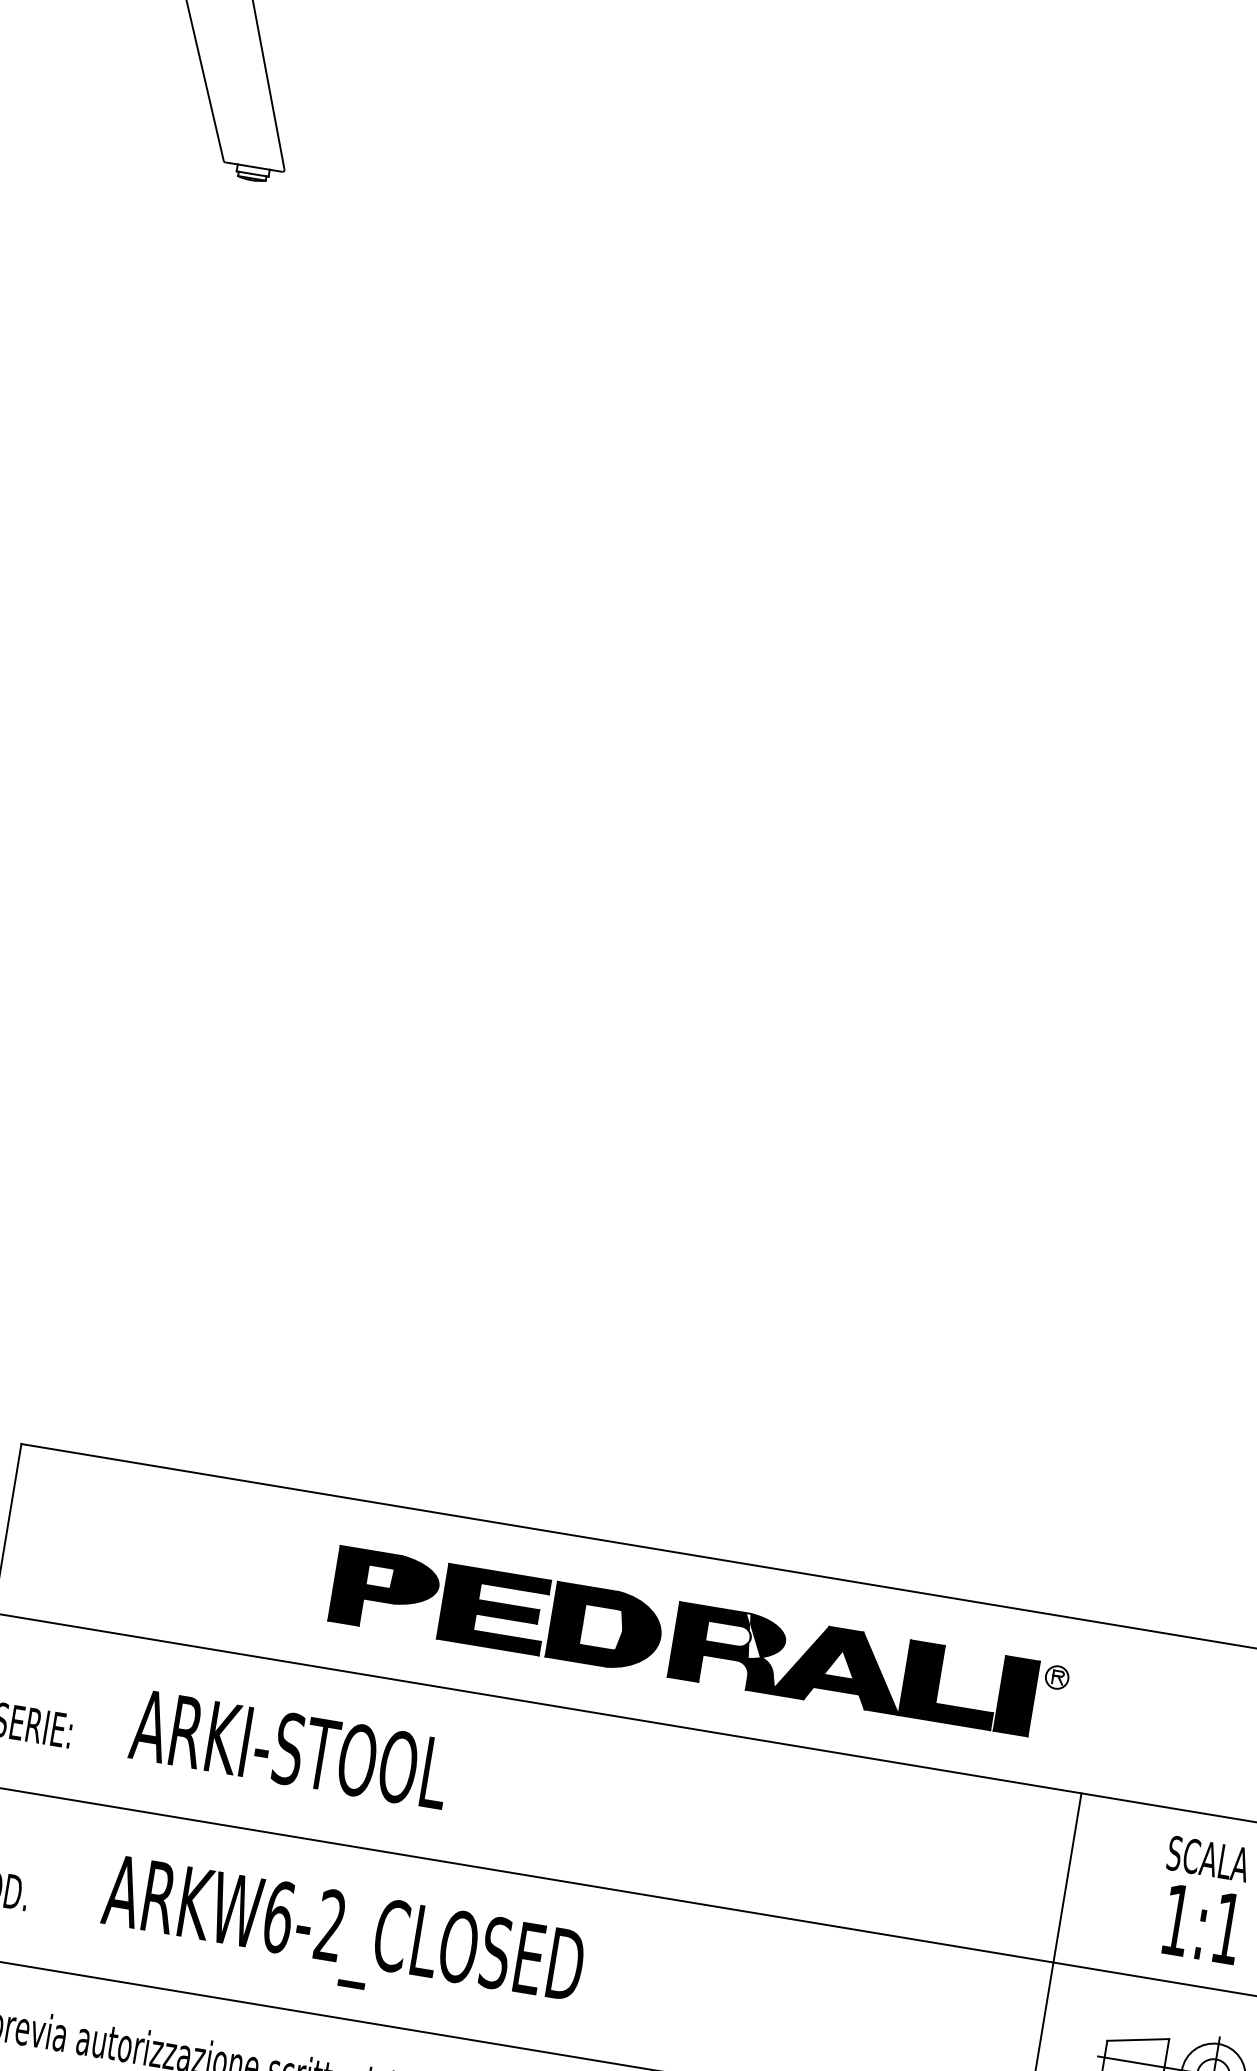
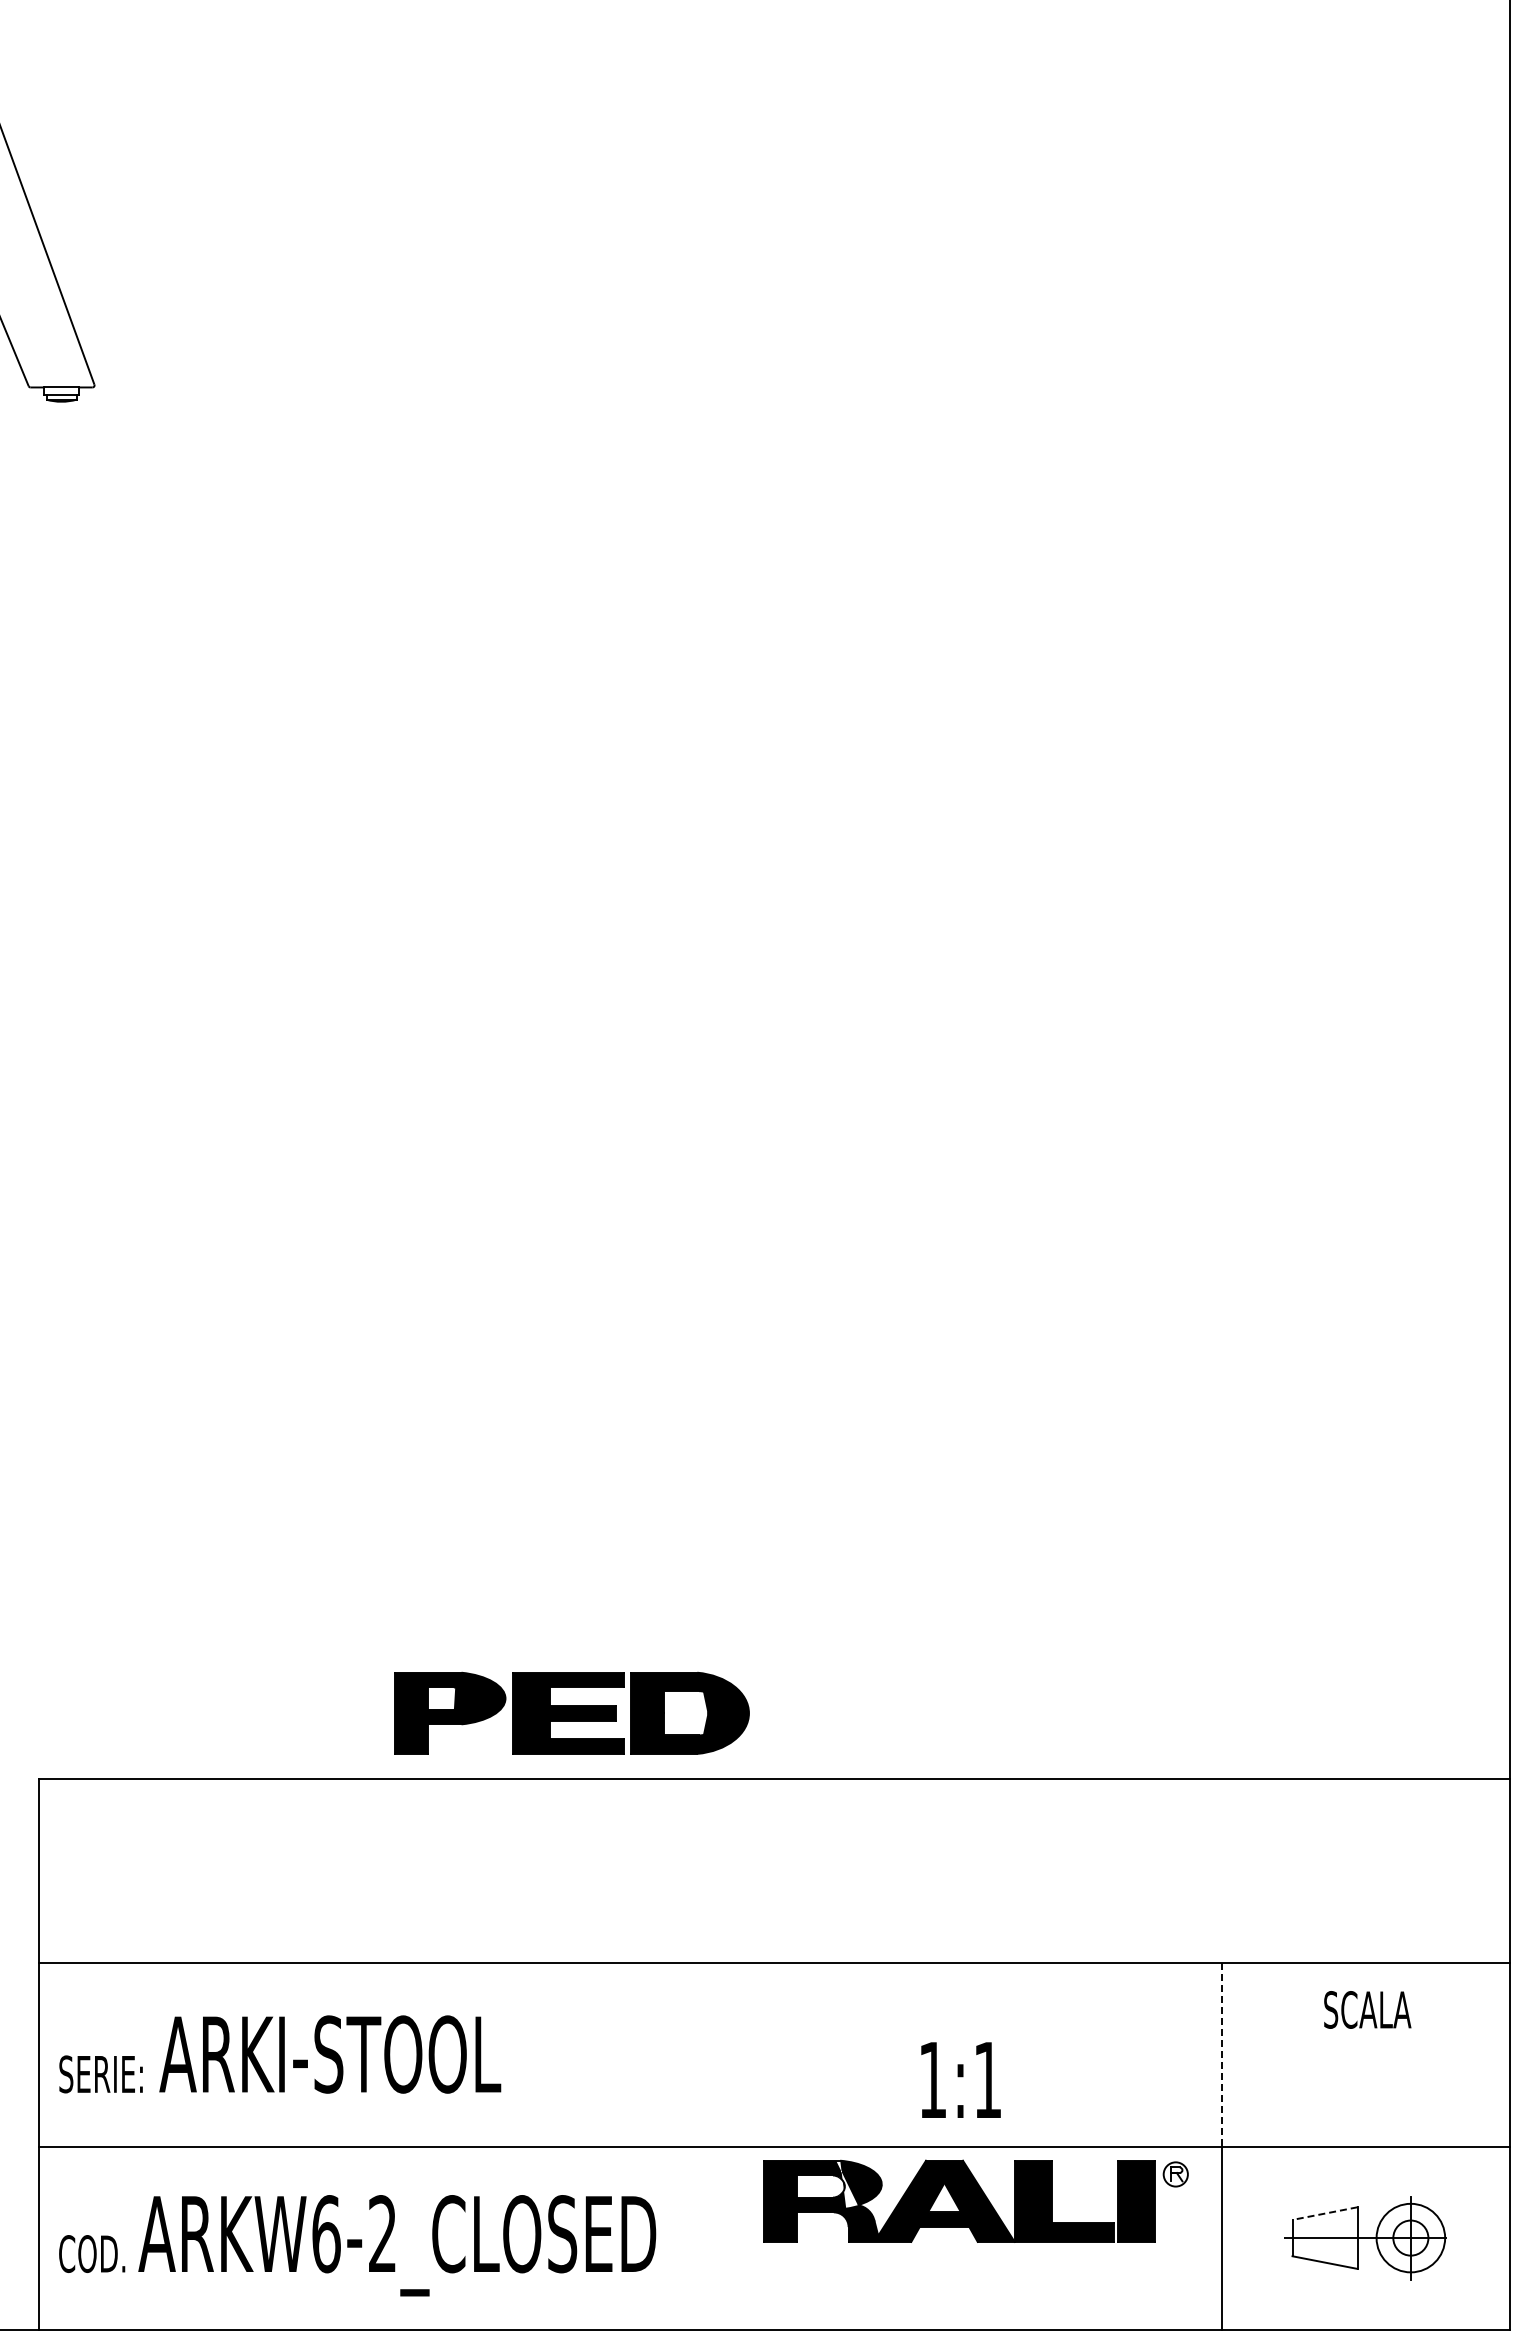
part: (497, 1609) -> (571, 1712), moved
part: (868, 1670) -> (975, 2200), moved
text: (290, 1749) -> (330, 2054), moved
line: (1067, 1877) -> (1221, 2054), solid -> dashed
text: (1202, 1923) -> (960, 2079), moved
text: (342, 1938) -> (397, 2245), moved
line: (1137, 2039) -> (1324, 2213), solid -> dashed

